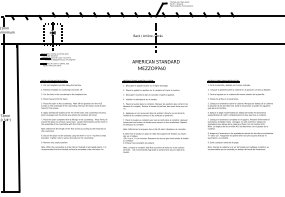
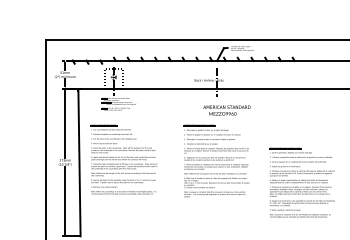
text: (155, 64) -> (226, 110), moved
part: (73, 114) -> (123, 159), moved
part: (239, 114) -> (301, 182), moved

